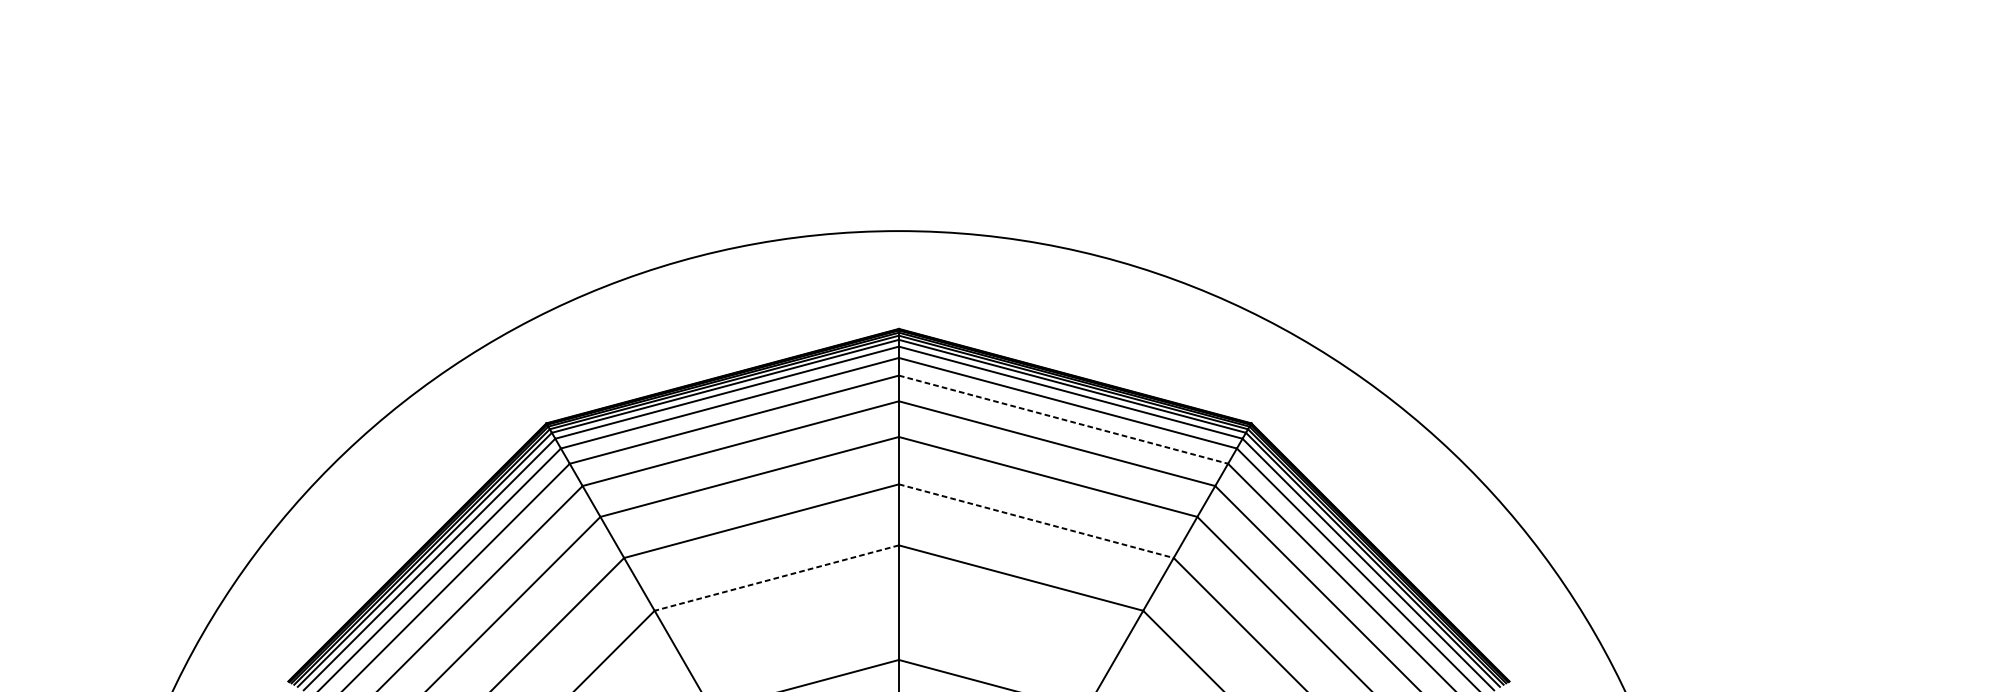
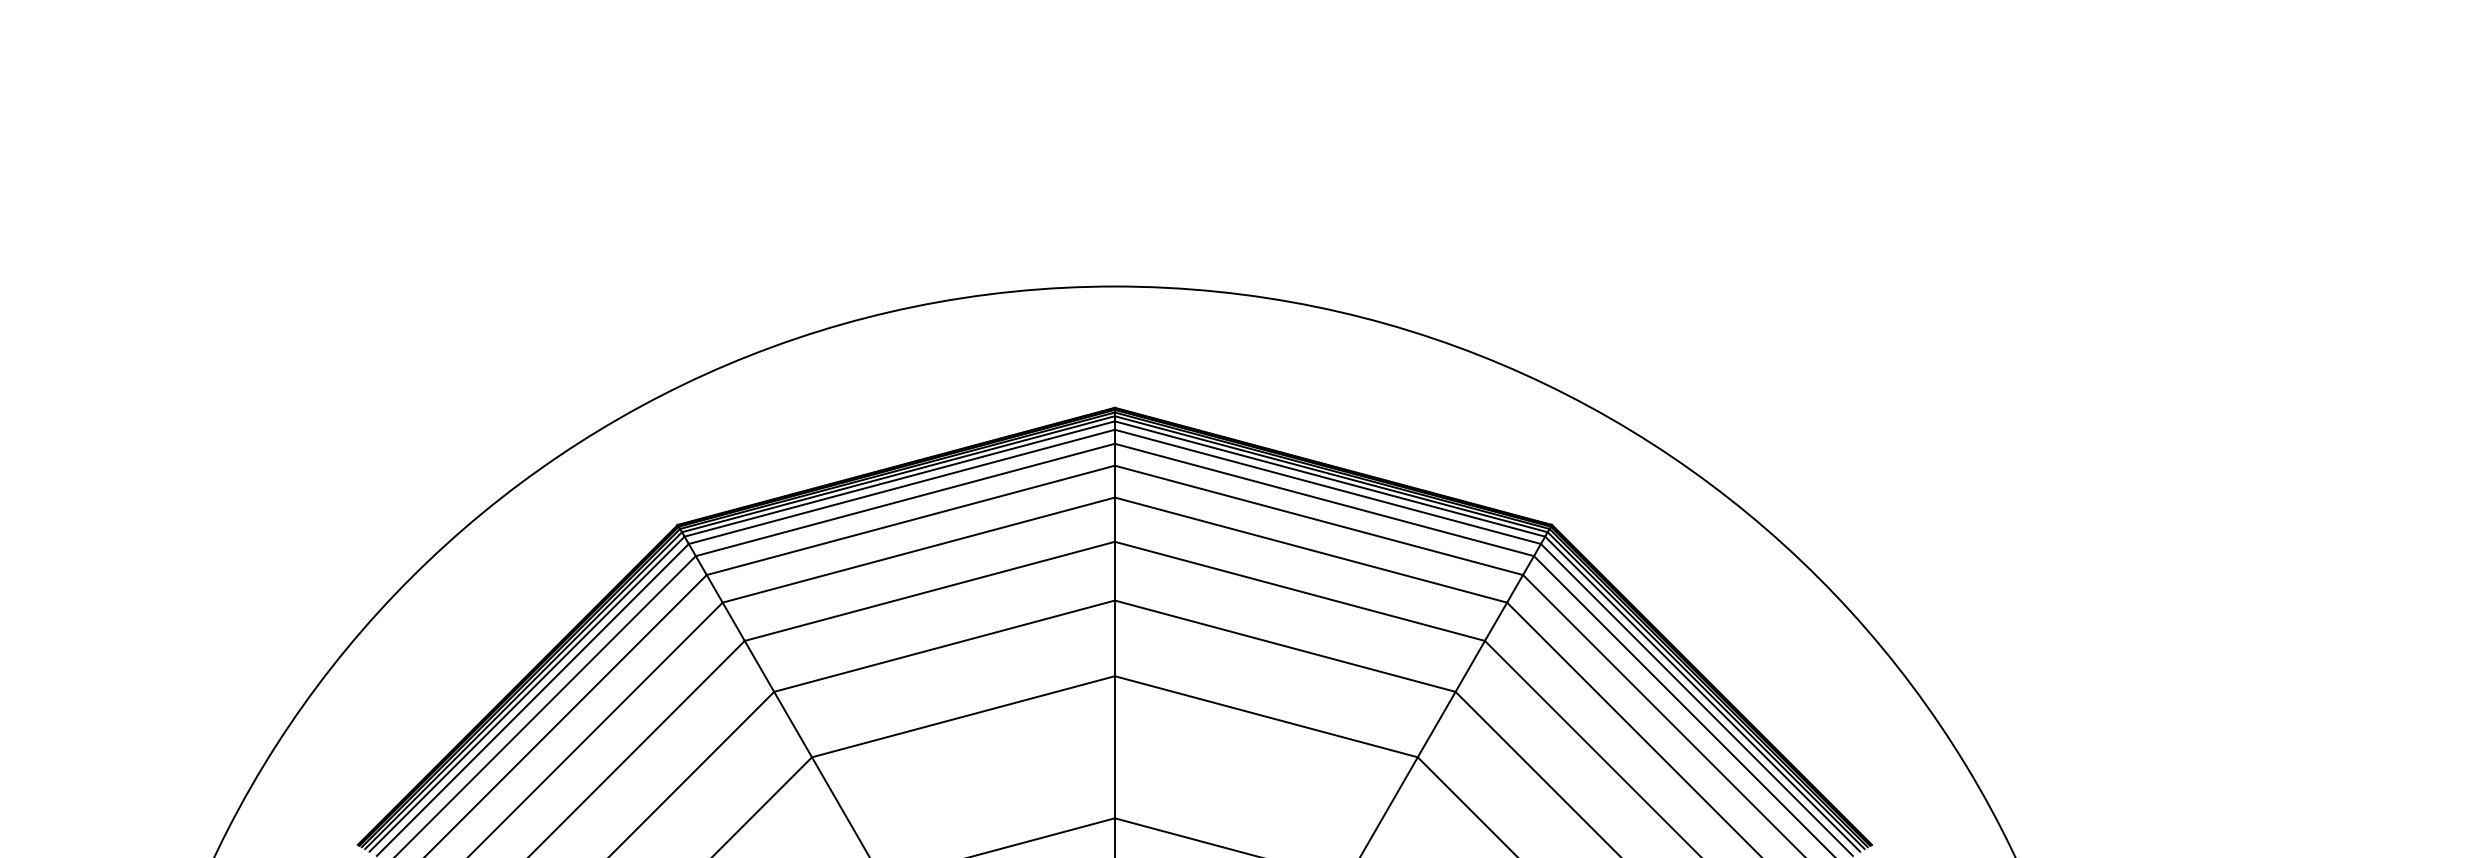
line: (1063, 419) -> (1319, 520), dashed -> solid
line: (1036, 521) -> (1285, 646), dashed -> solid
line: (776, 577) -> (963, 716), dashed -> solid

